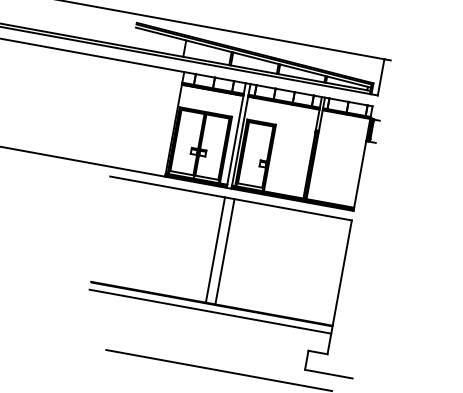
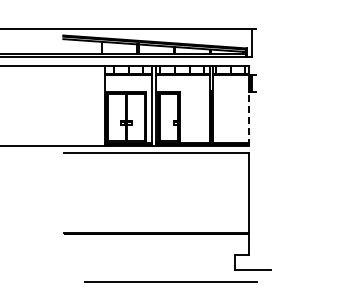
line: (360, 175) -> (249, 118), solid -> dashed
line: (216, 249) -> (152, 192), removed
line: (225, 250) -> (159, 192), removed
line: (210, 311) -> (156, 239), removed

